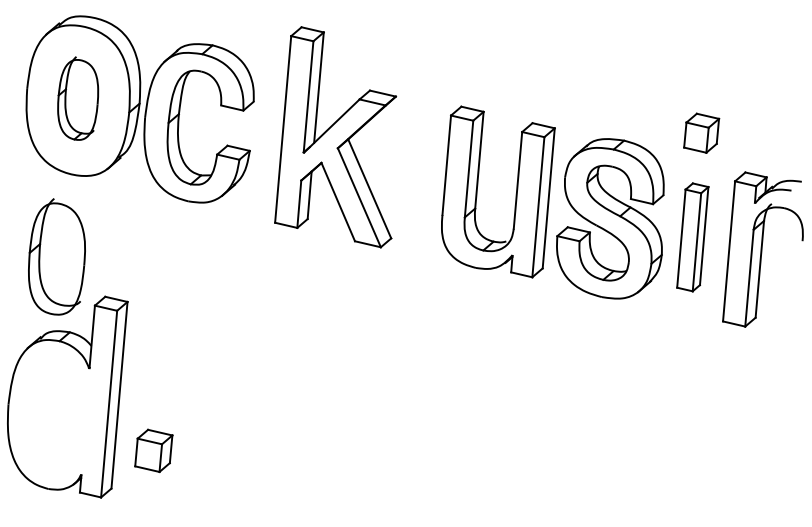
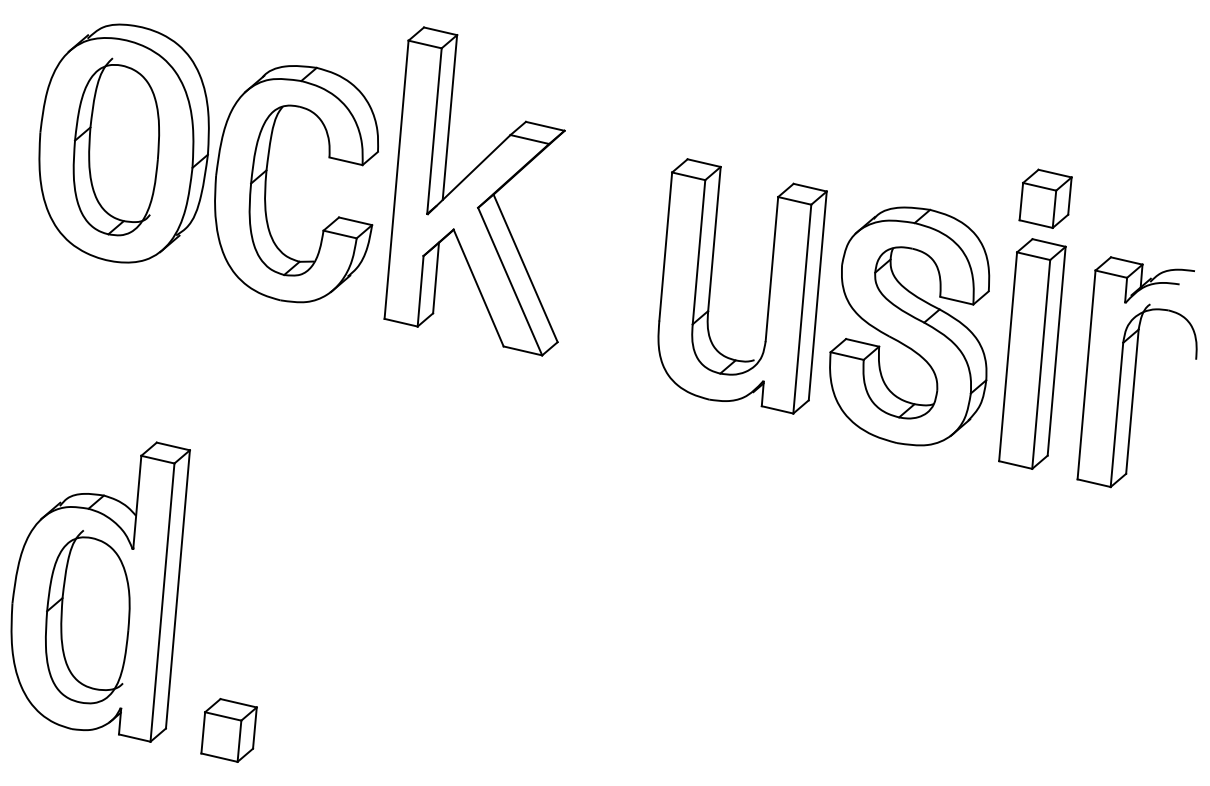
part: (77, 98) -> (115, 147), size x1.43
part: (335, 137) -> (474, 191), moved
part: (692, 237) -> (1032, 354), size x1.43
part: (56, 256) -> (87, 616), moved
part: (153, 450) -> (228, 729), moved

